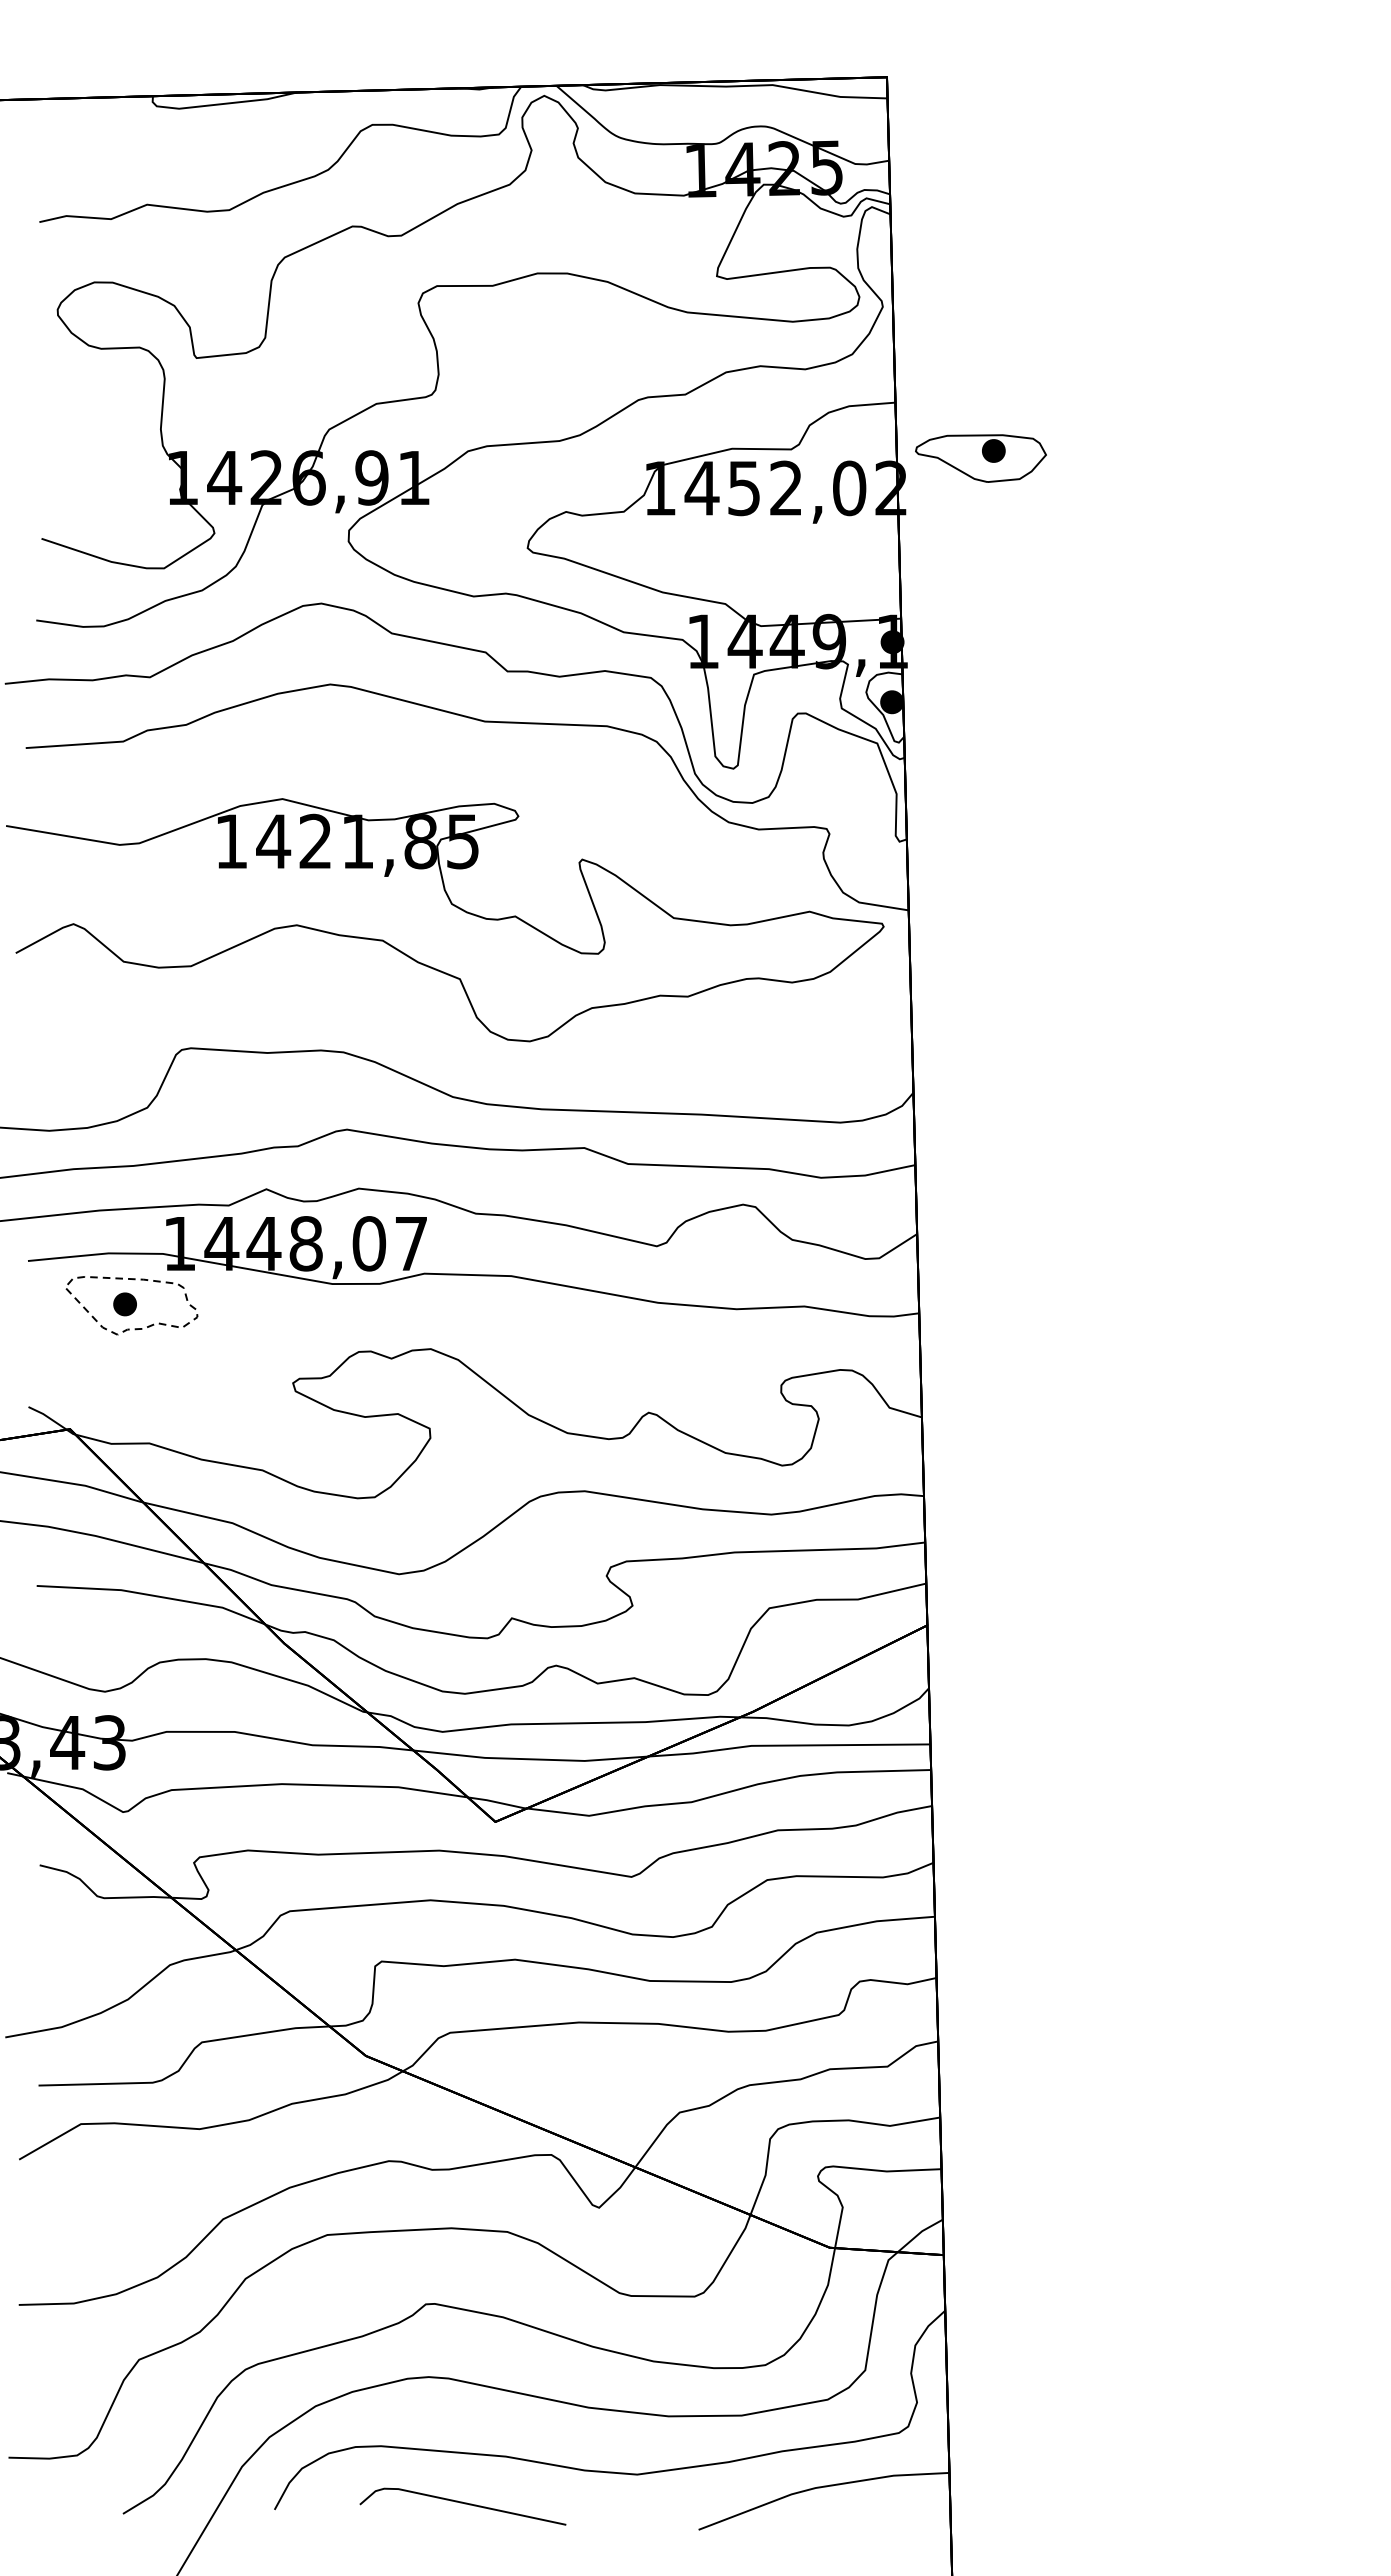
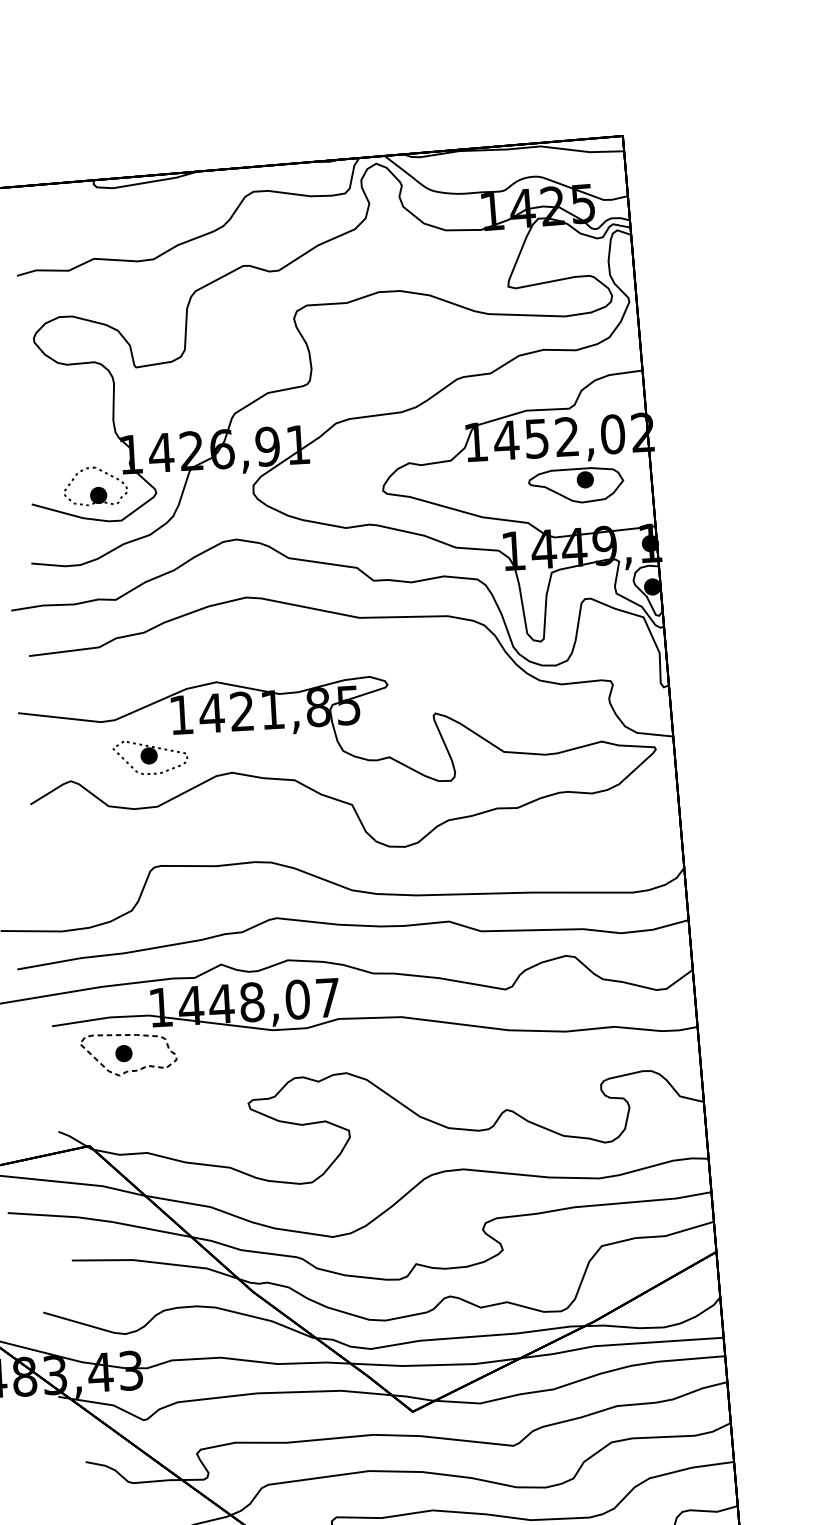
part: (980, 458) -> (576, 485), moved
part: (130, 518) -> (95, 486), added
part: (185, 896) -> (150, 756), added

